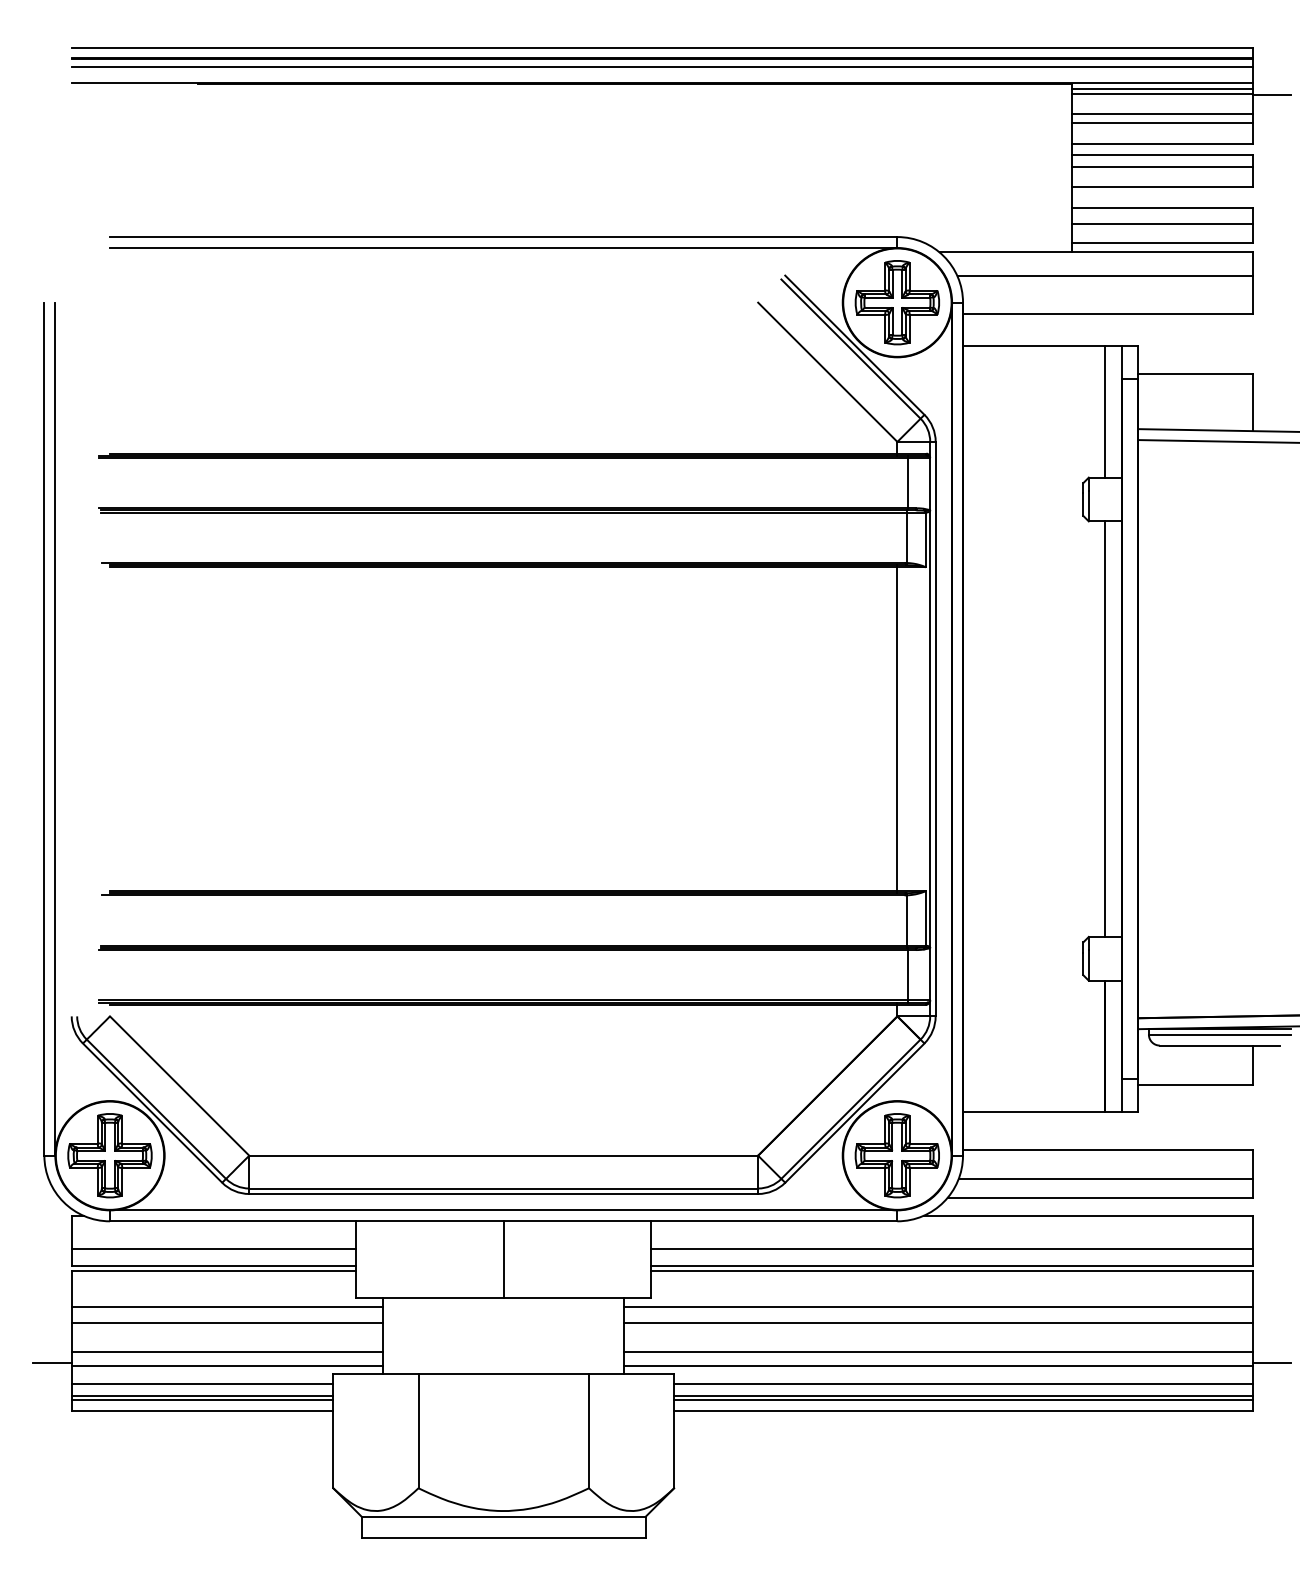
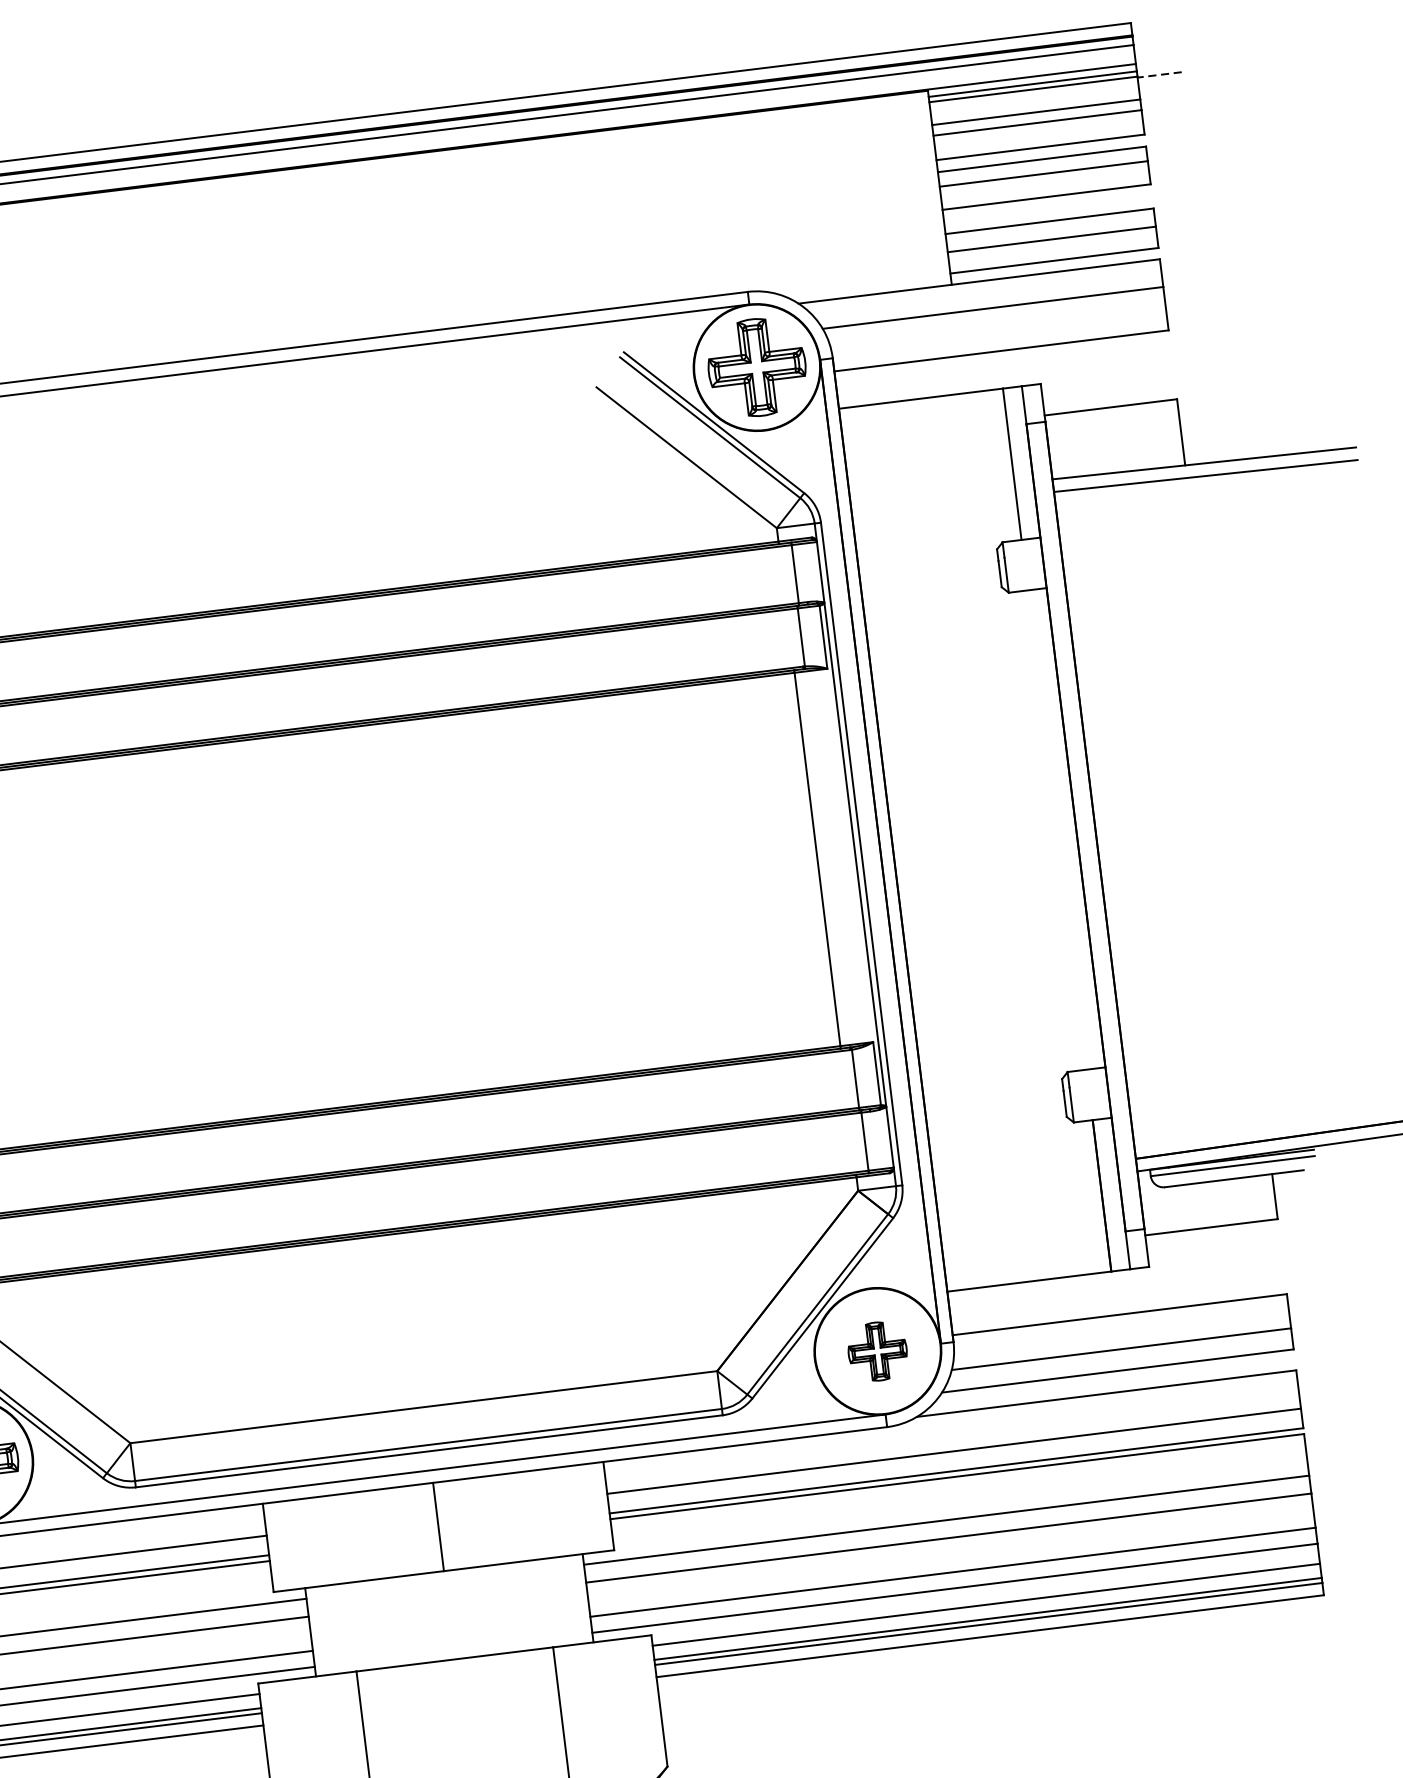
line: (1271, 94) -> (1159, 74), solid -> dashed
line: (1105, 728) -> (1057, 829), removed
part: (896, 1155) -> (876, 1351), size x0.6
line: (1271, 1363) -> (1338, 1538), removed

